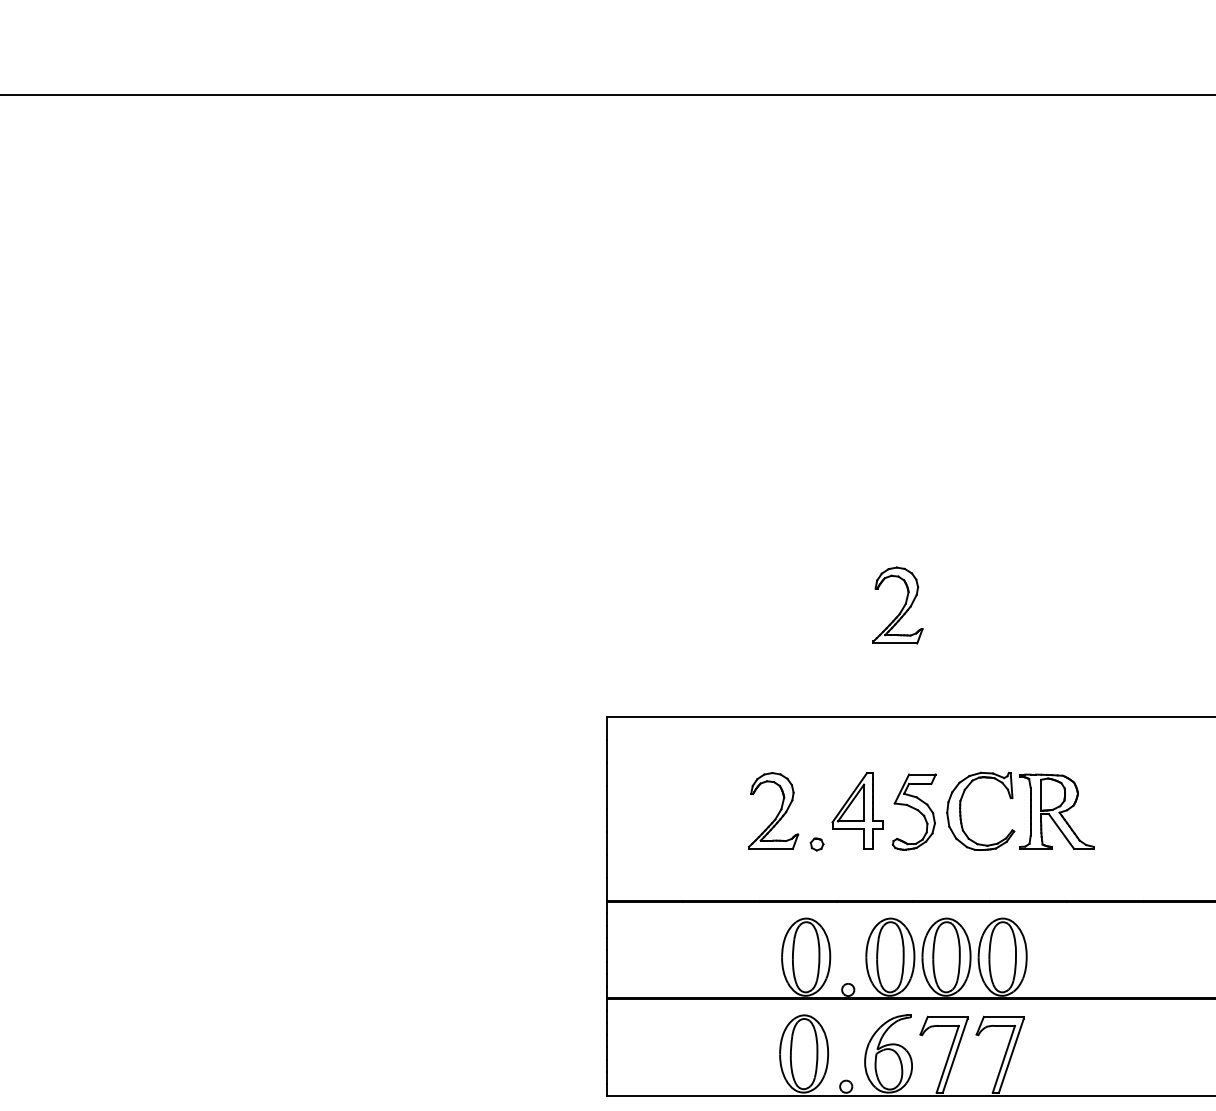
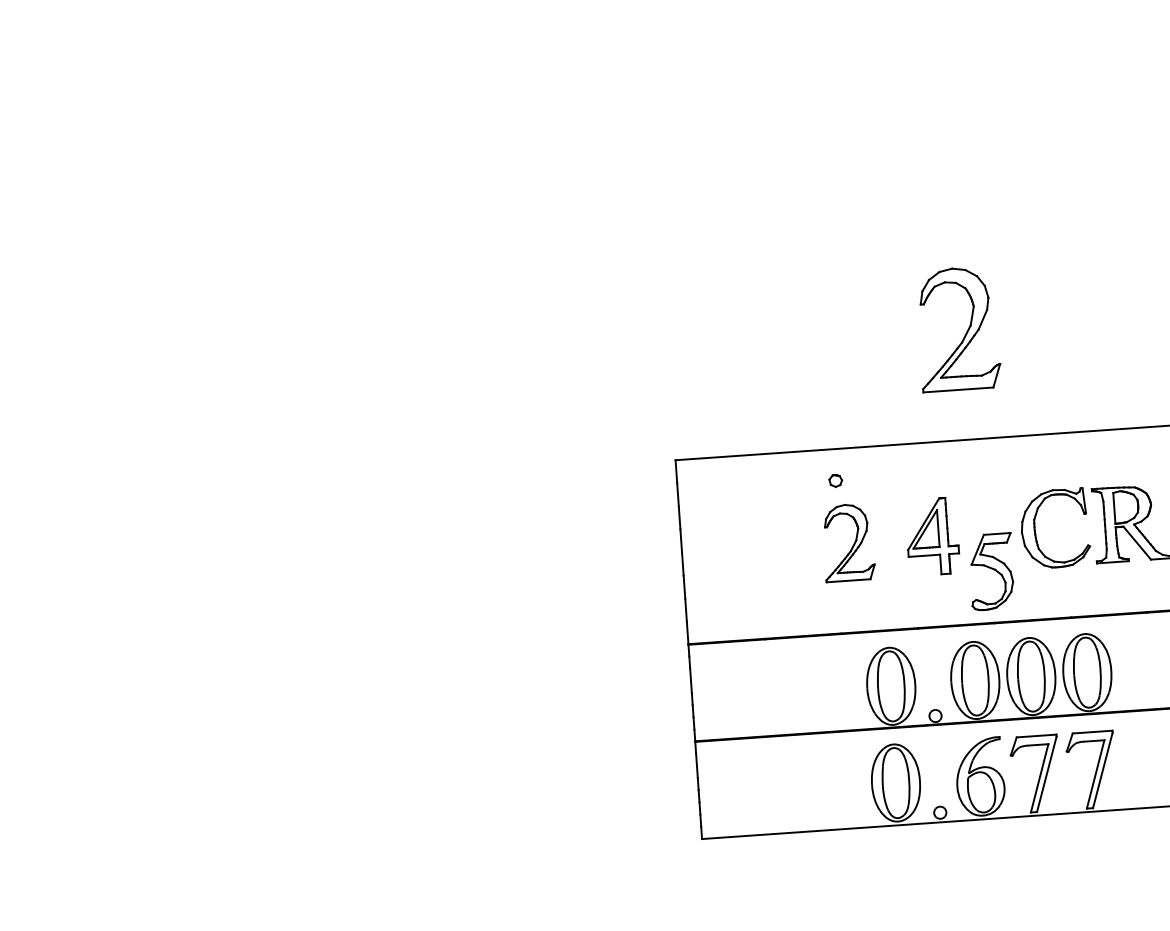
part: (897, 605) -> (957, 329), size x1.6
part: (913, 811) -> (990, 571), moved
part: (816, 844) -> (835, 481), moved

